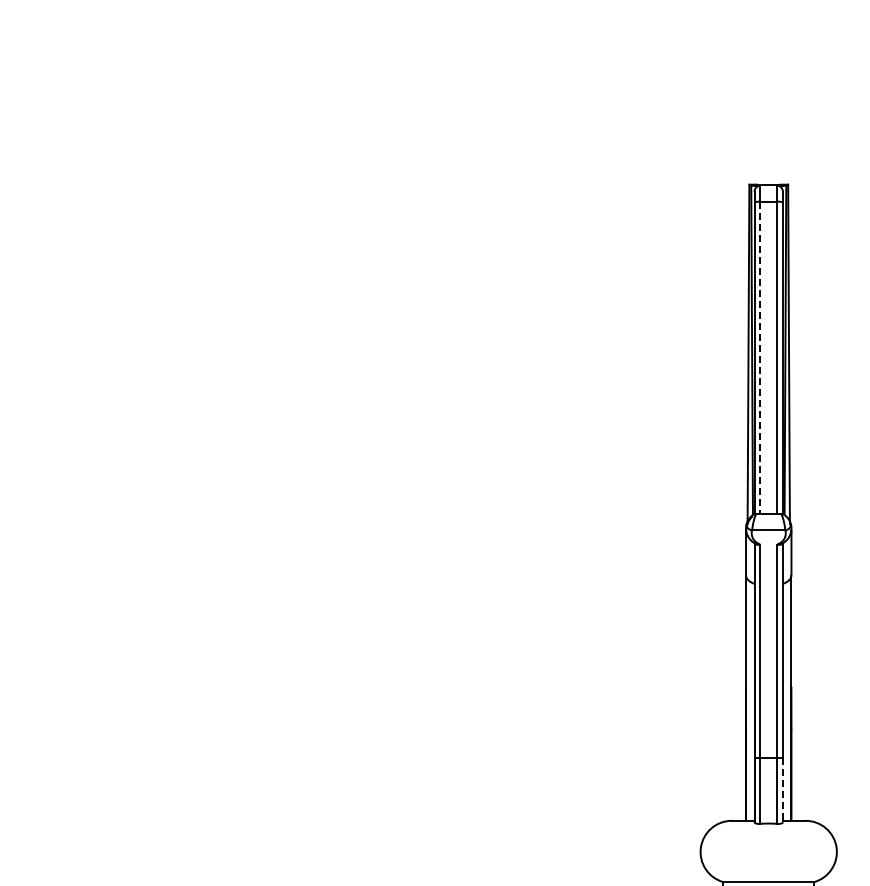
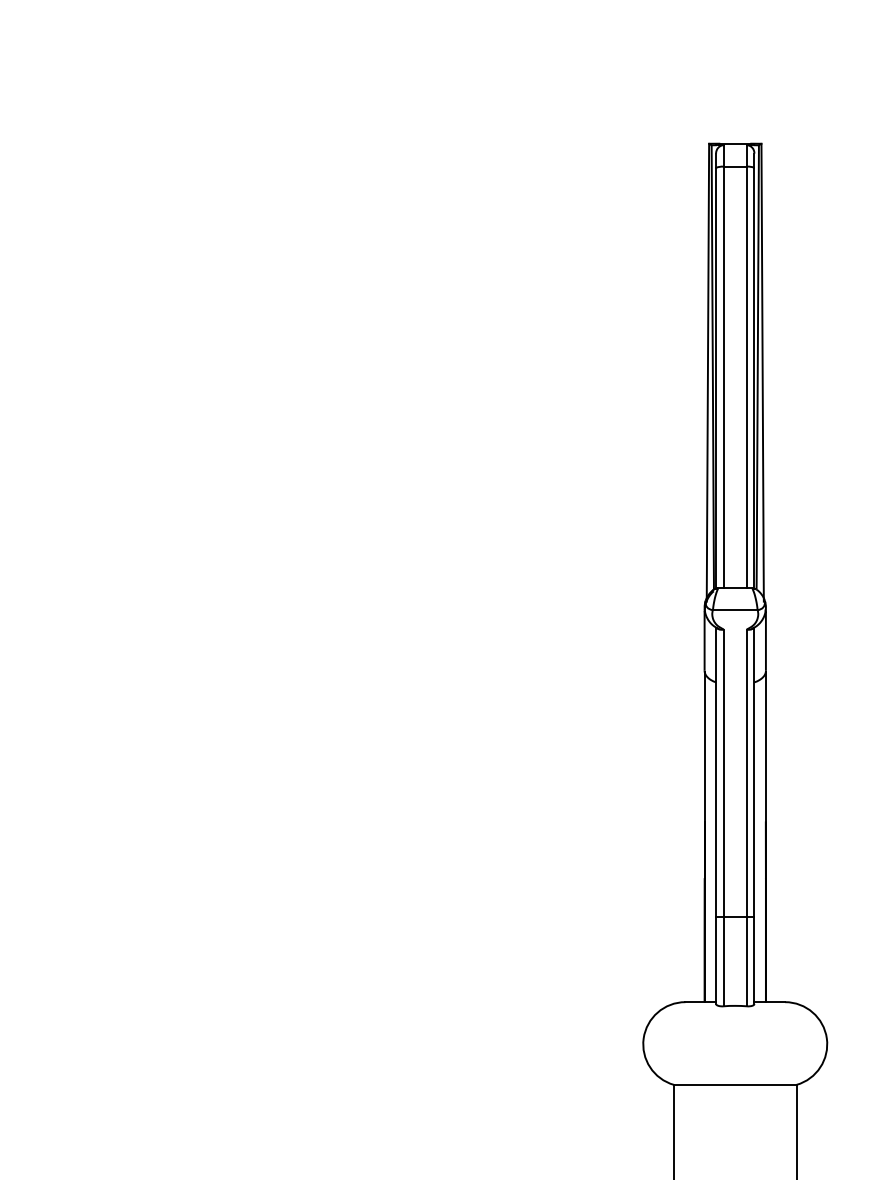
line: (760, 358) -> (724, 378), dashed -> solid
line: (782, 790) -> (753, 961), dashed -> solid

